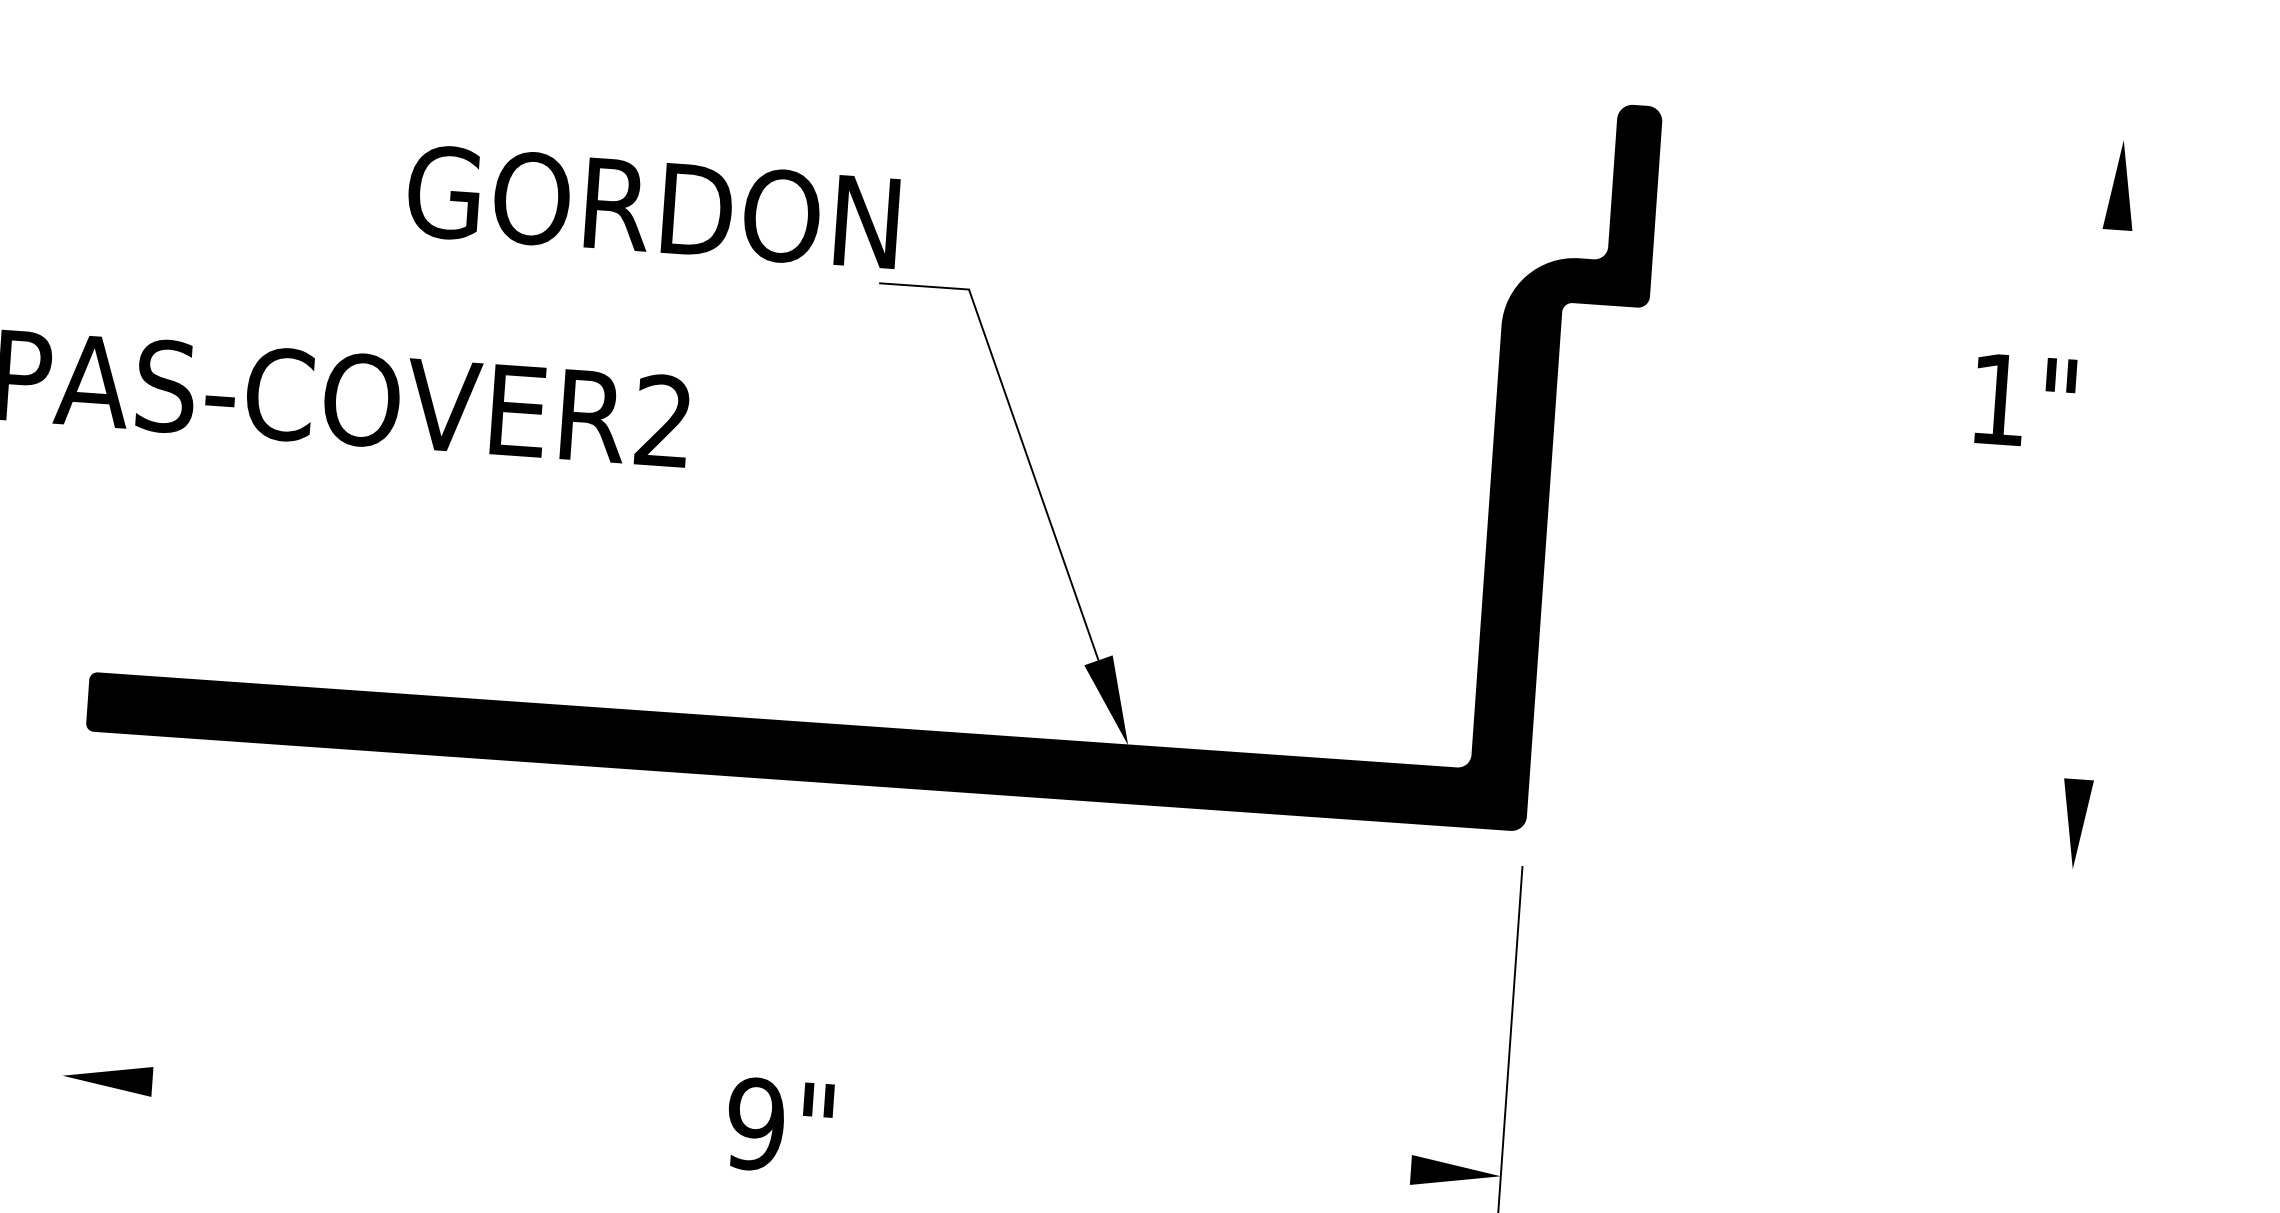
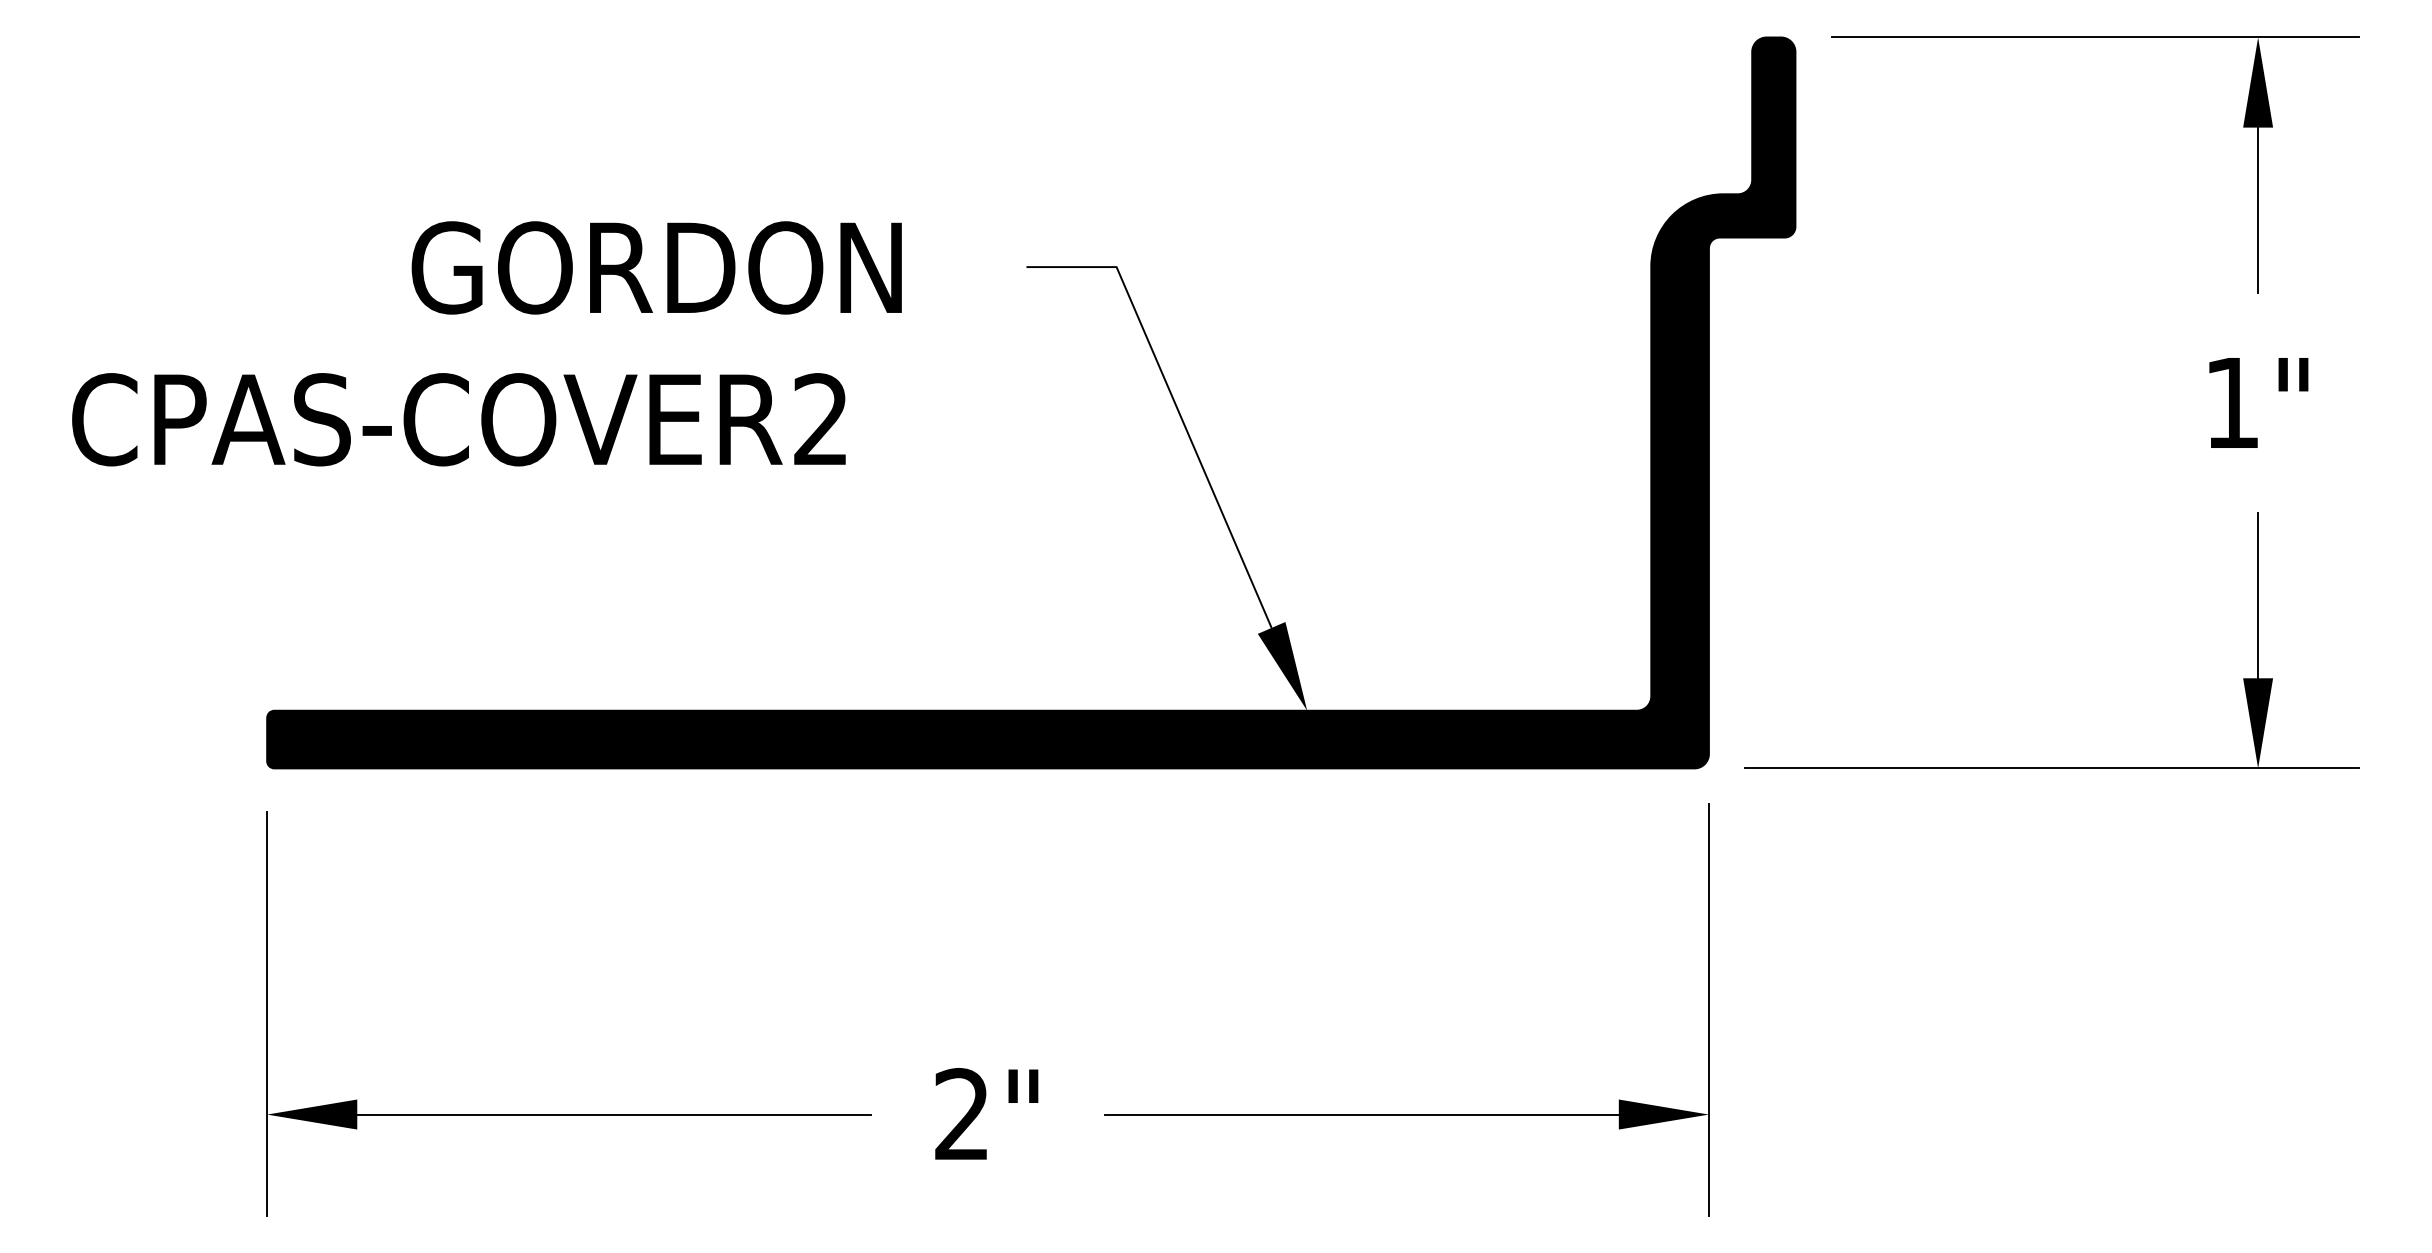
line: (1961, 128) -> (2095, 37), added
text: (652, 206) -> (656, 267), moved
line: (2112, 311) -> (2258, 209), added
text: (2024, 400) -> (2258, 402), moved
line: (2085, 696) -> (2258, 595), added
line: (1866, 854) -> (2051, 768), added
line: (69, 974) -> (267, 1013), added
line: (408, 1099) -> (613, 1114), added
text: (755, 1124) -> (961, 1114), 9" -> 2"
line: (1154, 1151) -> (1361, 1114), added

